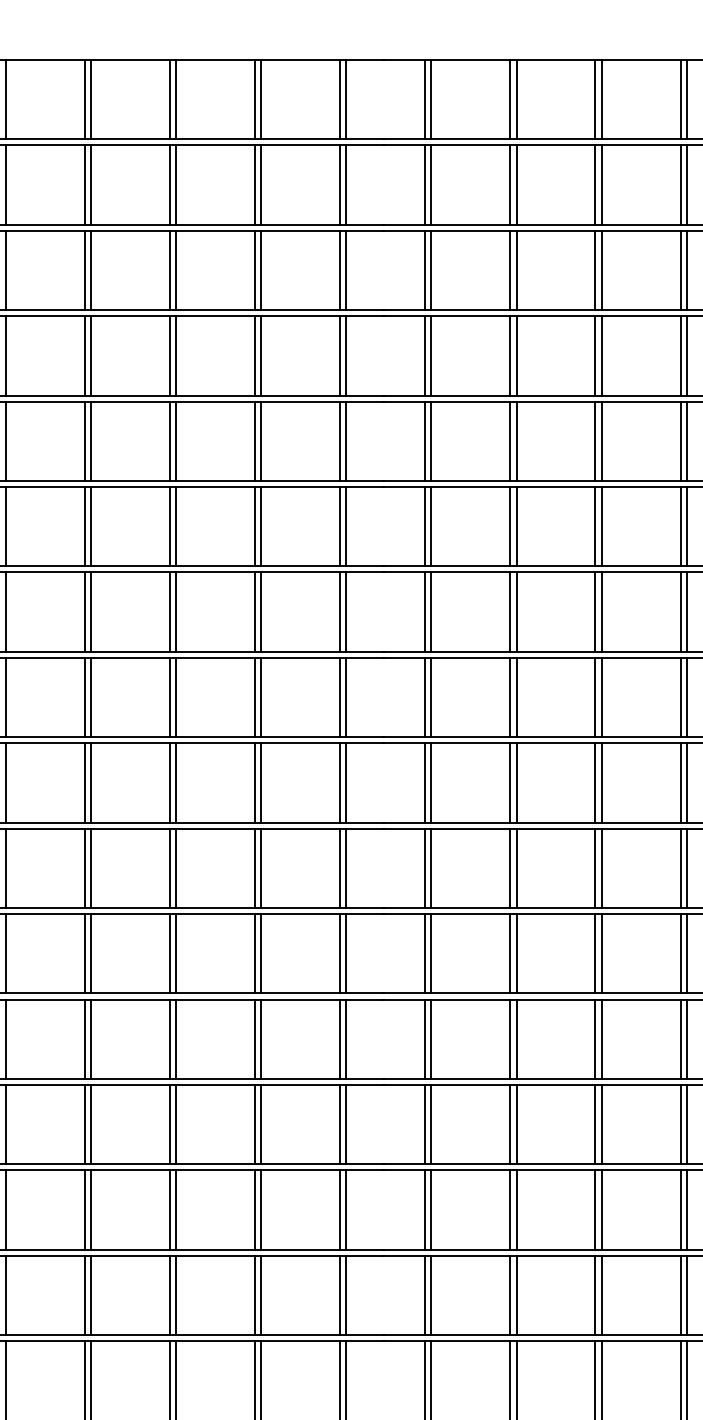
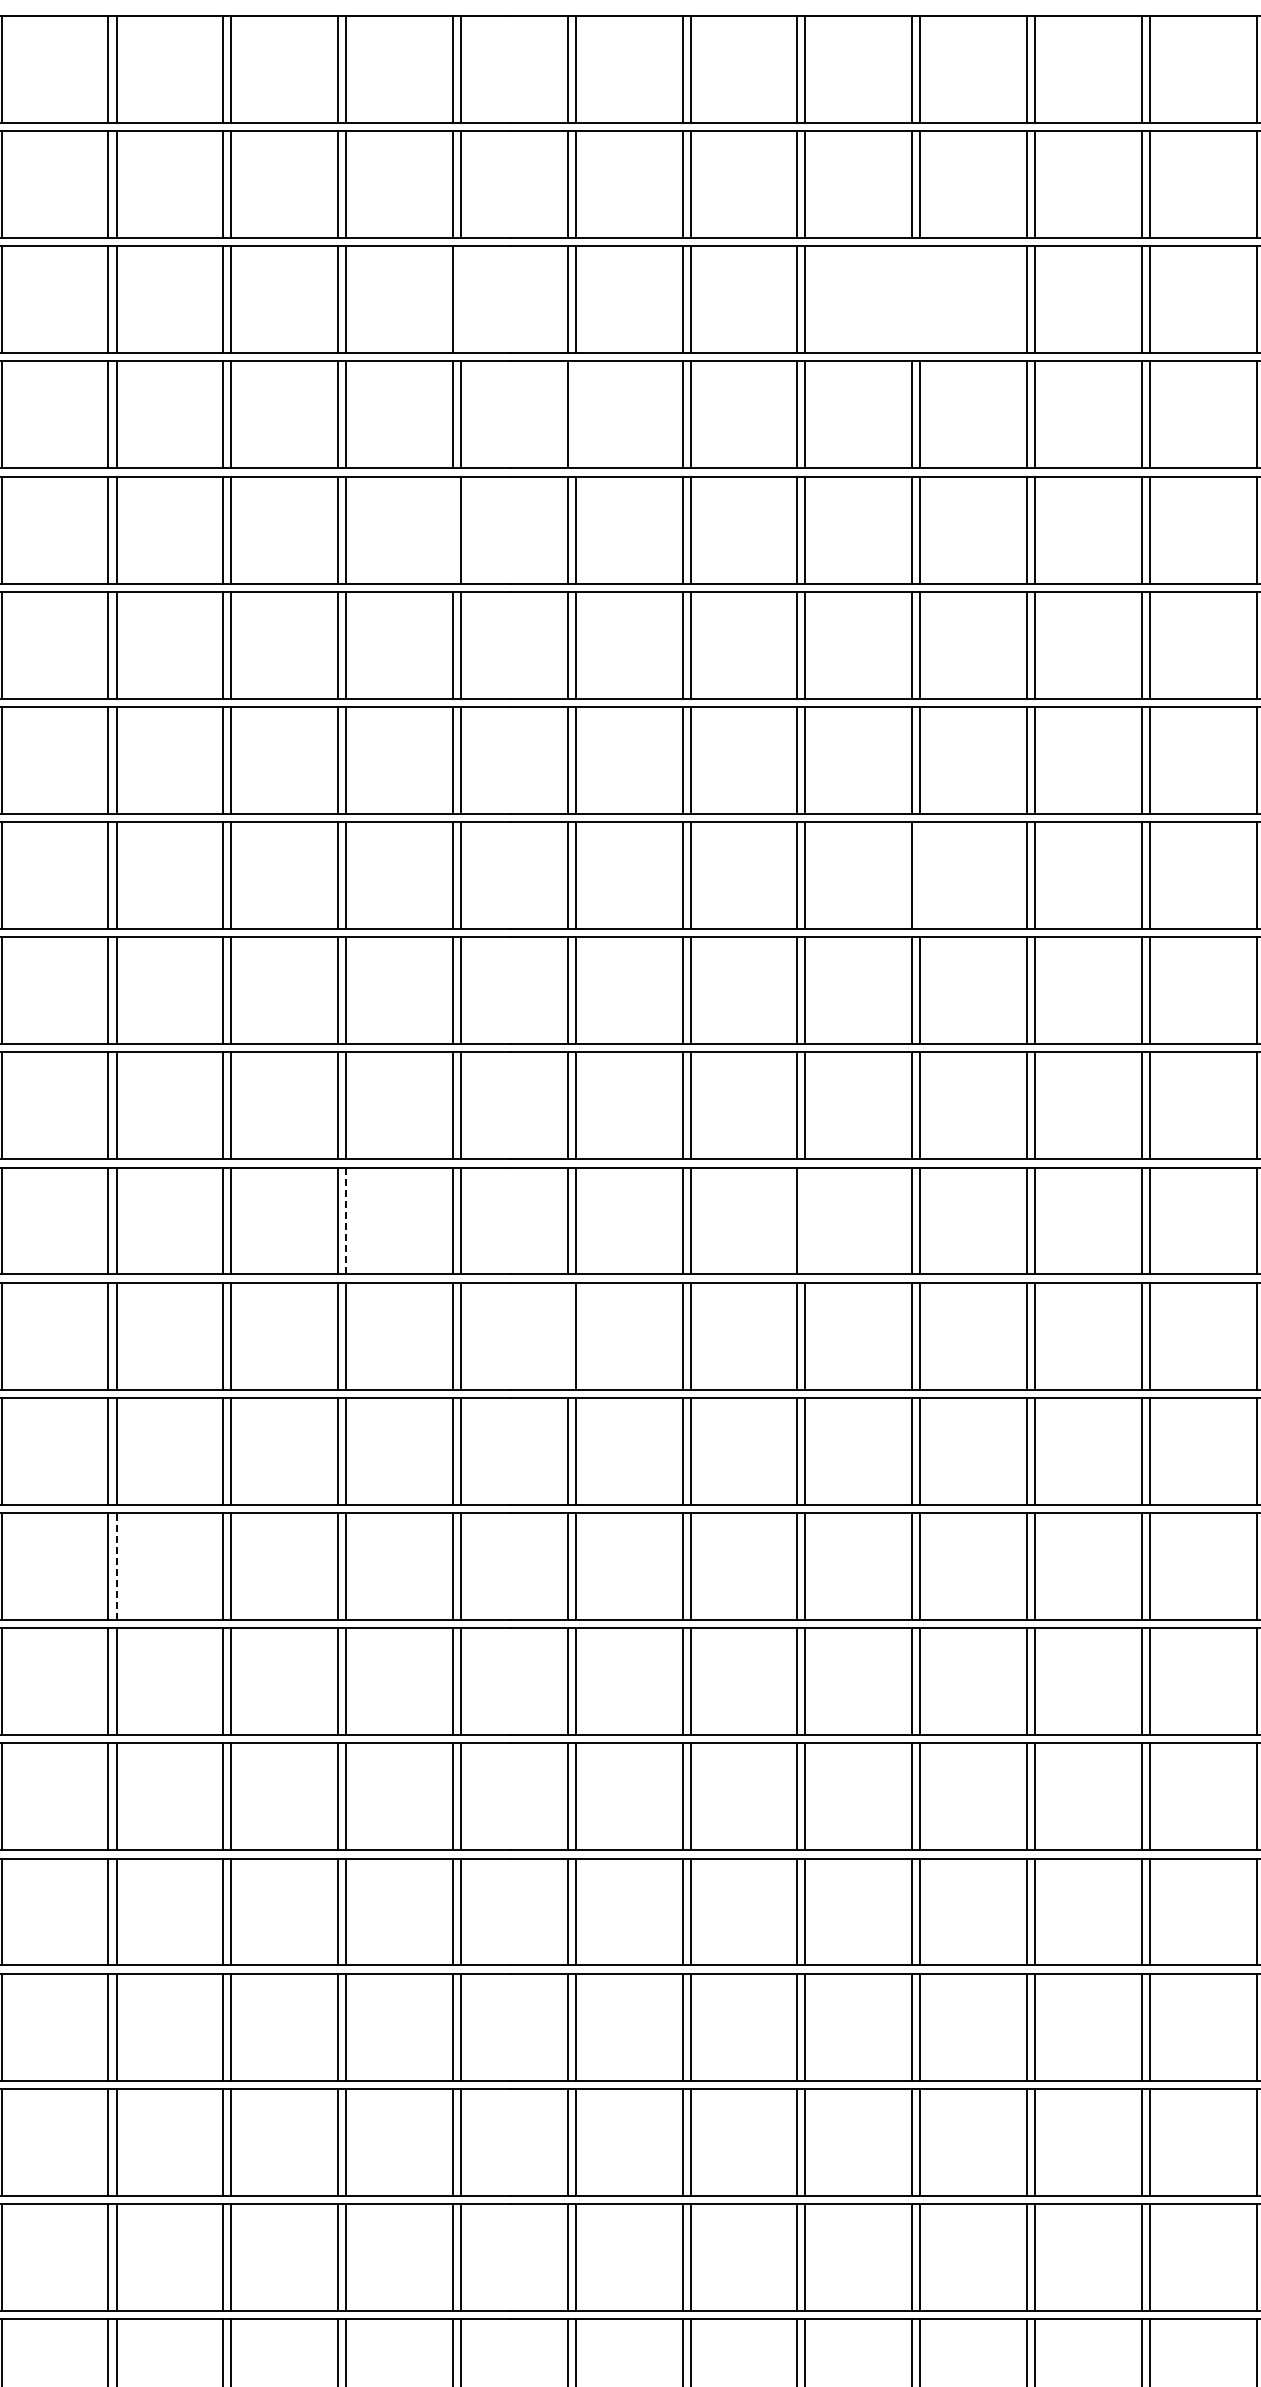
line: (346, 270) -> (461, 299), removed
line: (680, 270) -> (912, 299), removed
line: (686, 270) -> (920, 299), removed
line: (430, 355) -> (575, 414), removed
line: (339, 440) -> (452, 529), removed
line: (686, 697) -> (920, 875), removed
line: (261, 953) -> (346, 1220), solid -> dashed
line: (601, 953) -> (805, 1220), removed
line: (425, 1038) -> (567, 1335), removed
line: (90, 1210) -> (116, 1566), solid -> dashed

